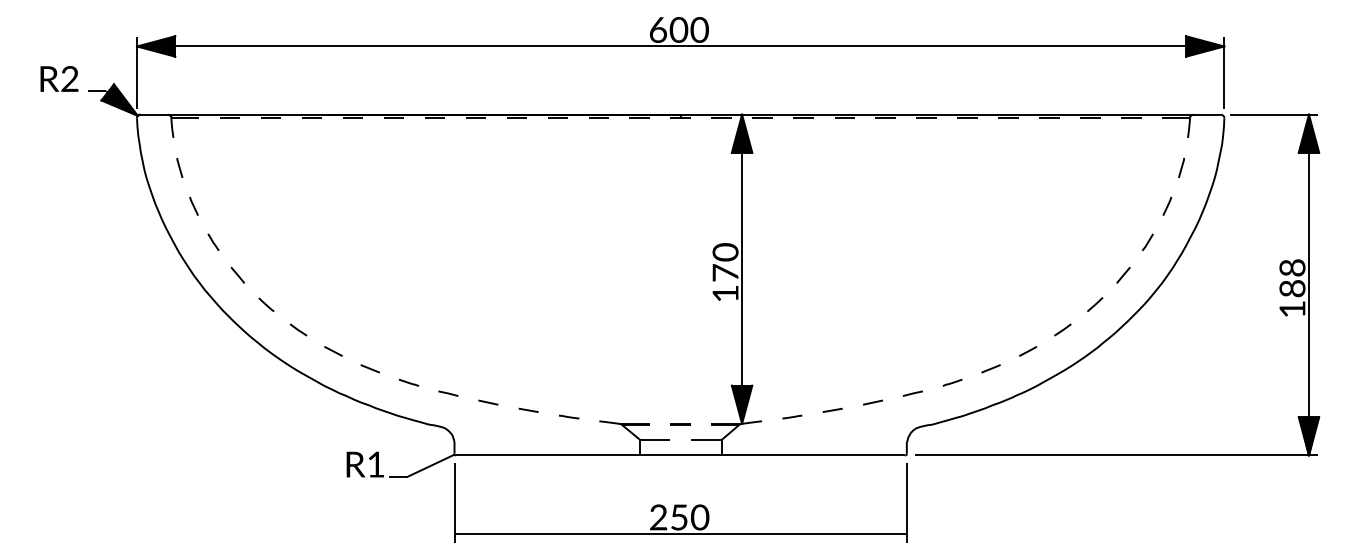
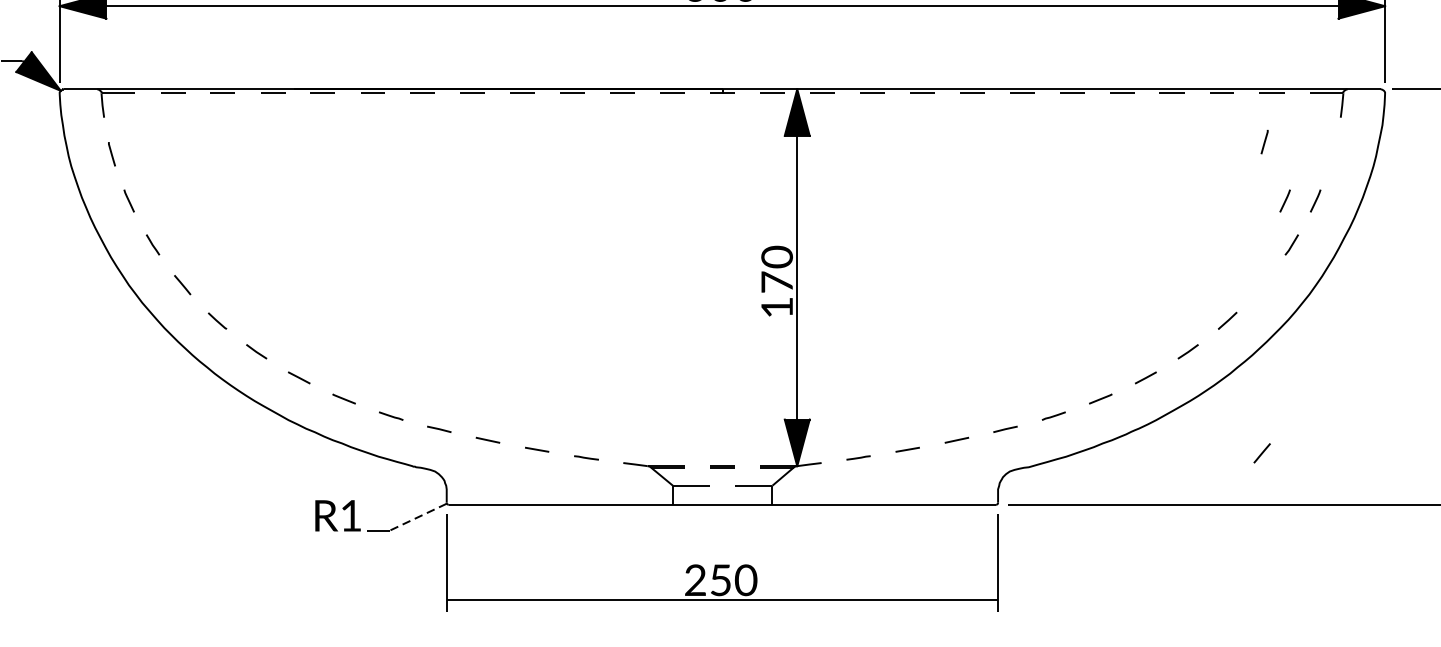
line: (1181, 167) -> (1264, 141), moved
line: (1142, 205) -> (1285, 200), added
line: (1123, 274) -> (1262, 452), moved
line: (431, 465) -> (418, 516), solid -> dashed

